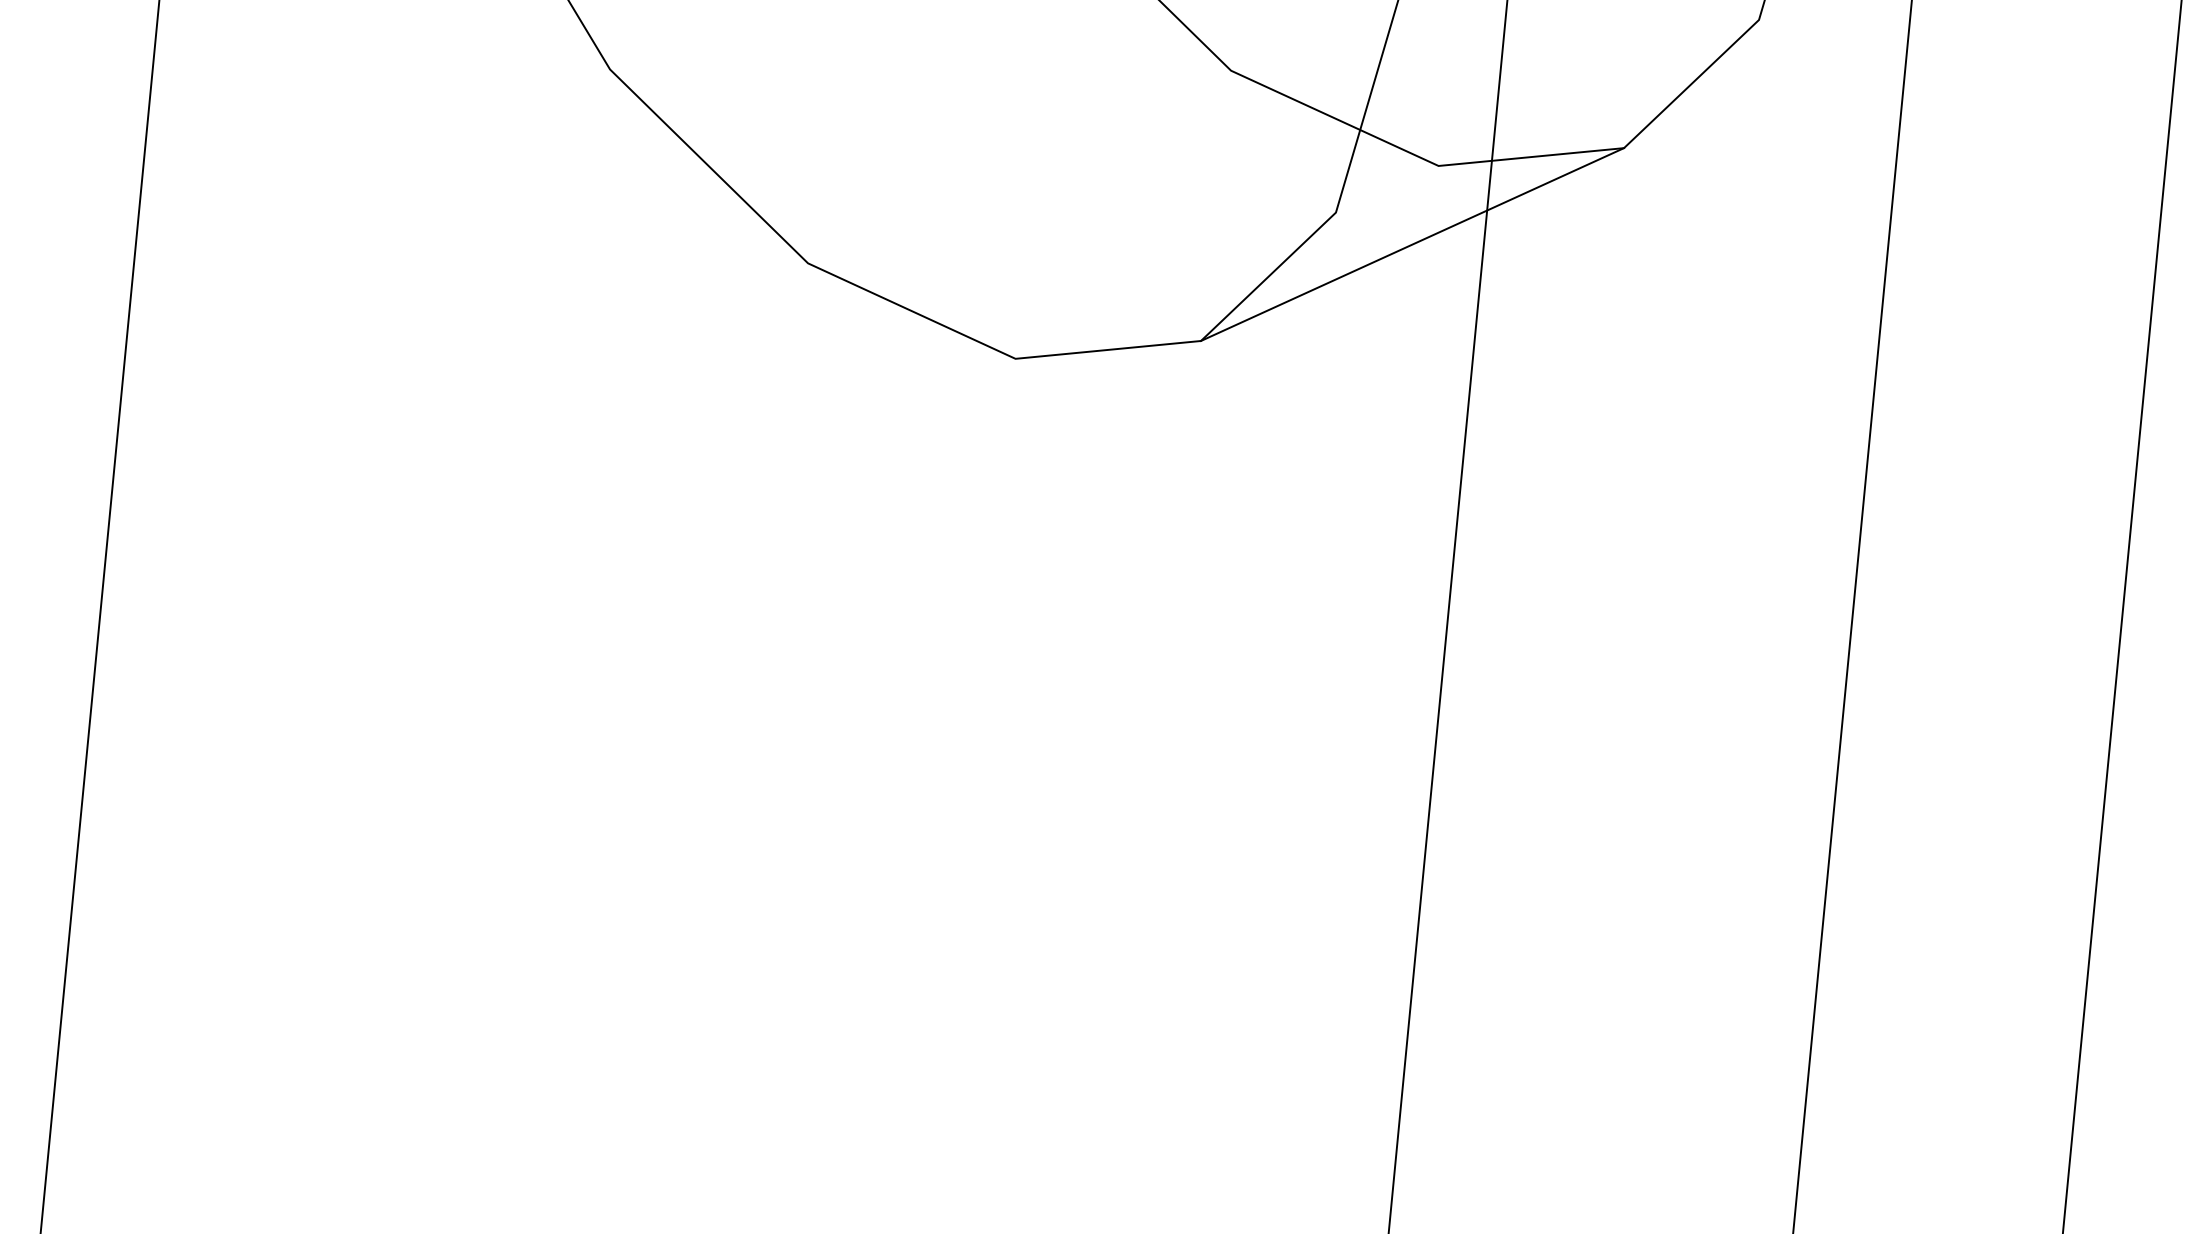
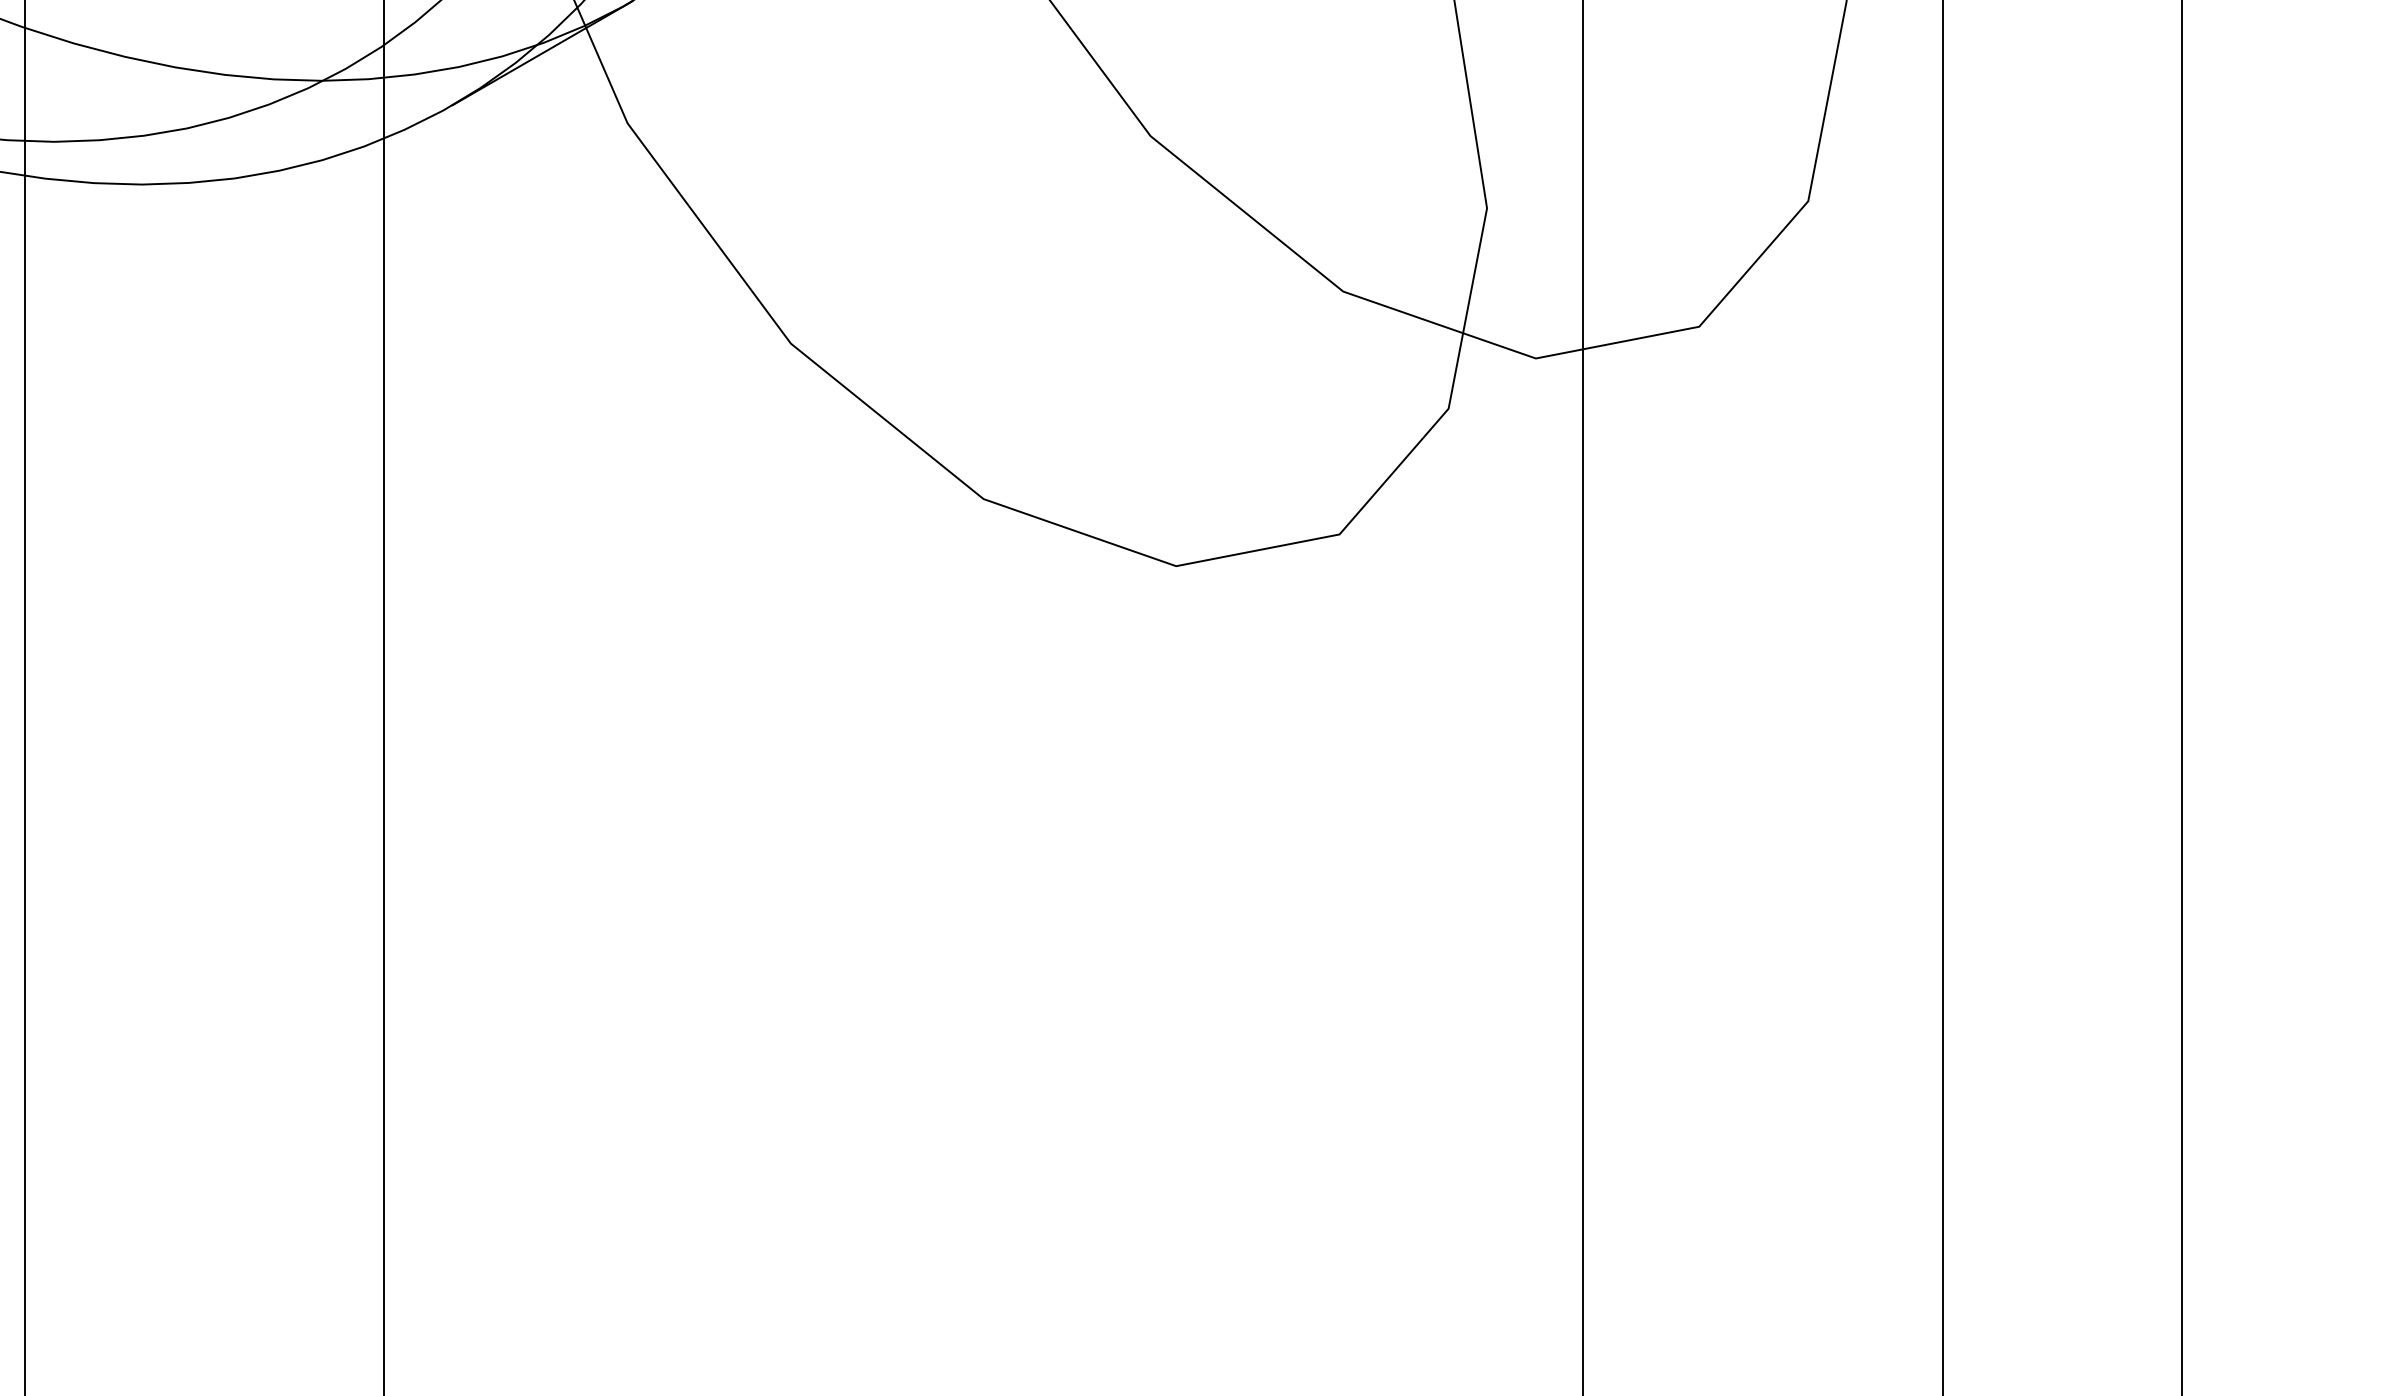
line: (1412, 244) -> (1519, 430), removed

